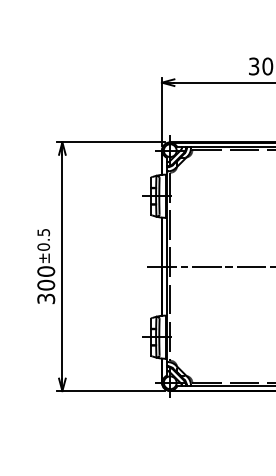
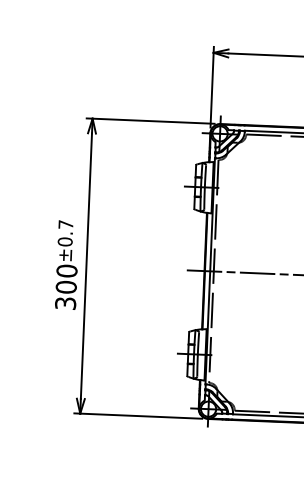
text: (43, 232) -> (65, 224), ±0.5 -> ±0.7

